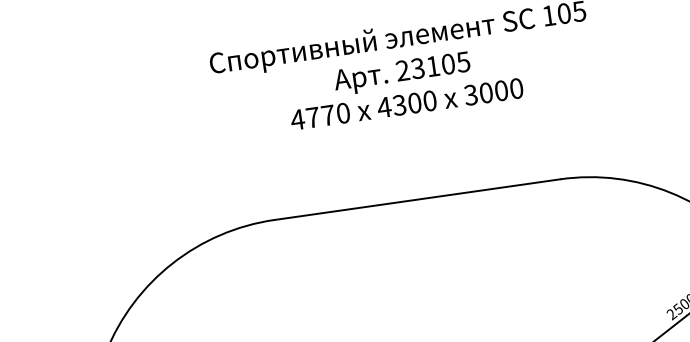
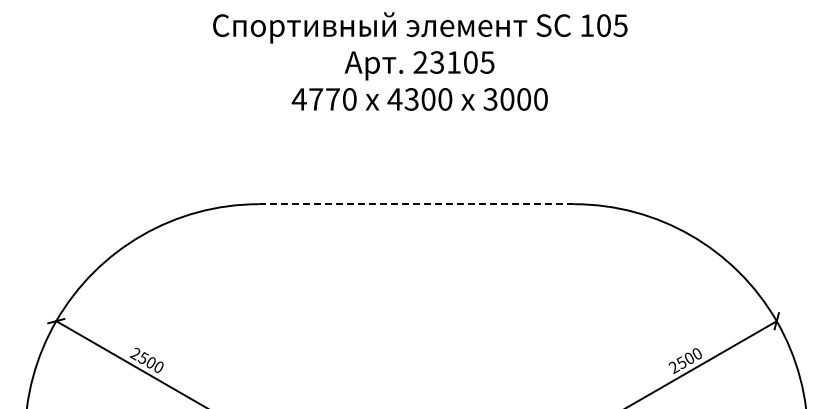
line: (417, 199) -> (416, 204), solid -> dashed

